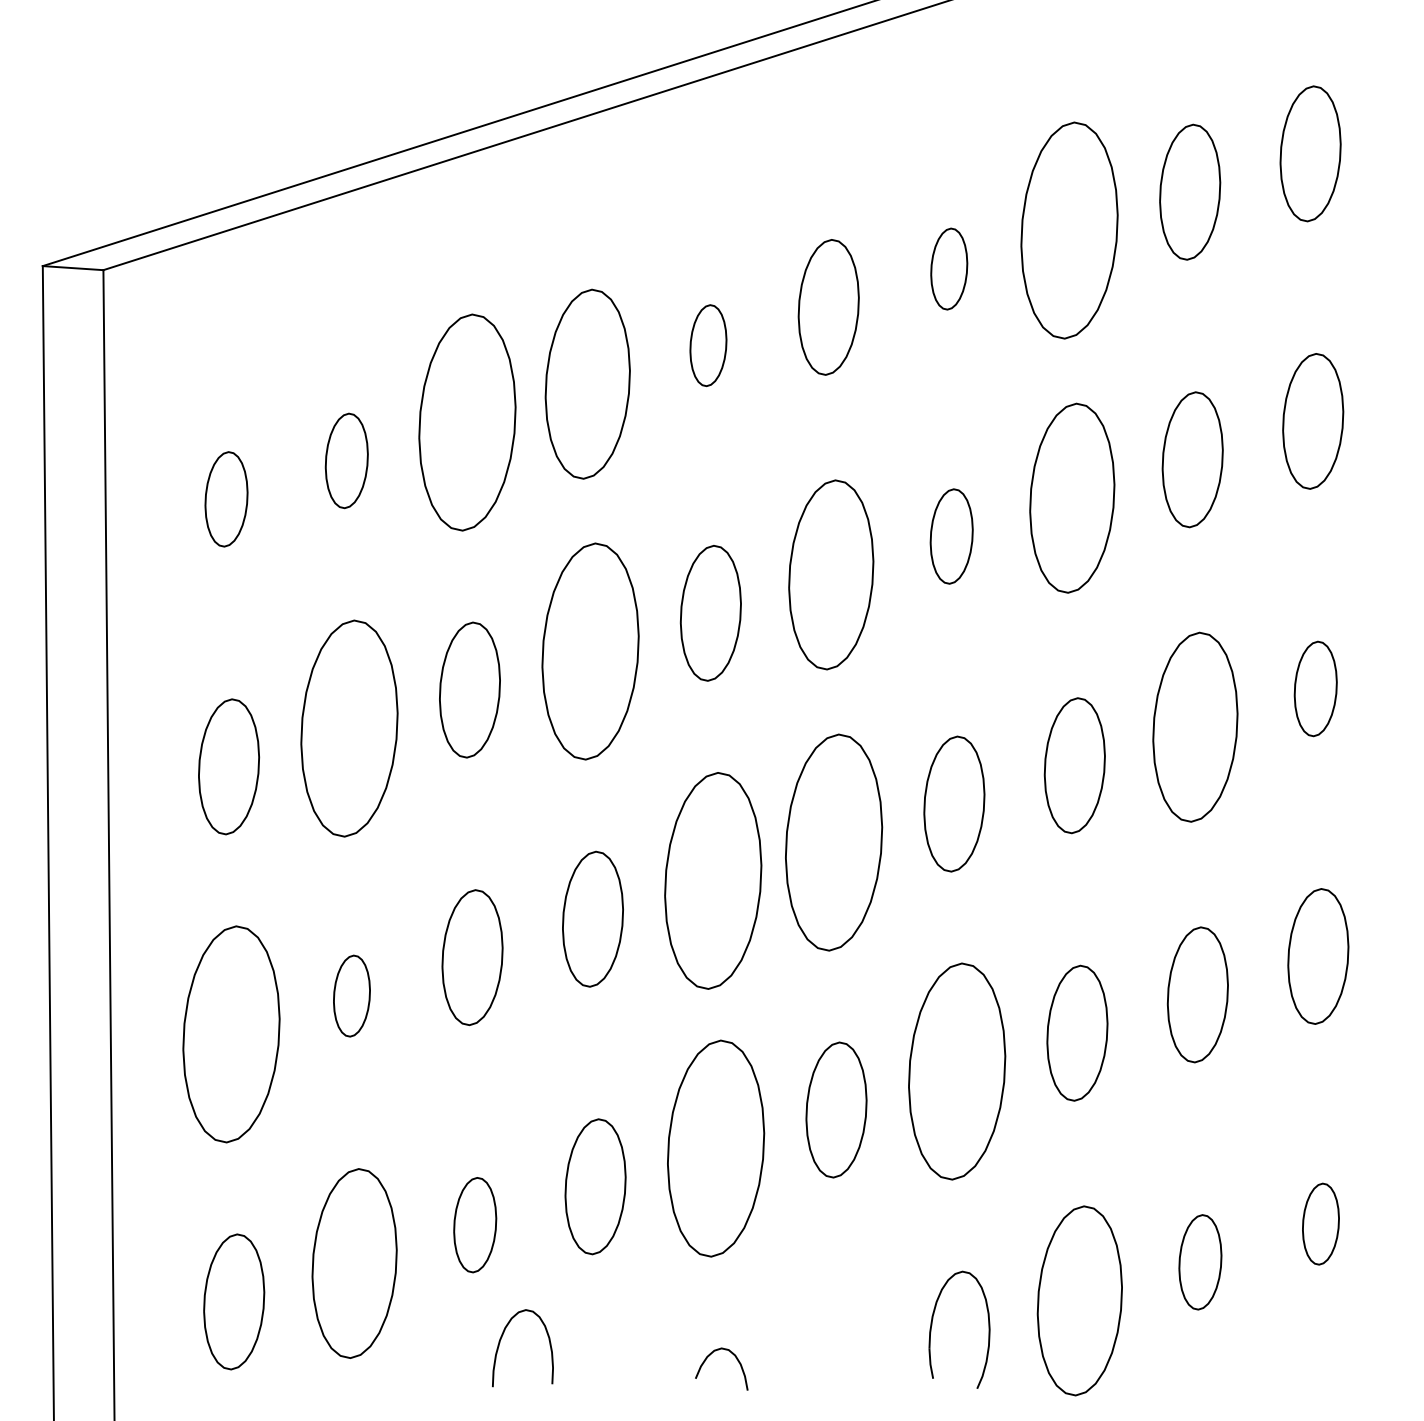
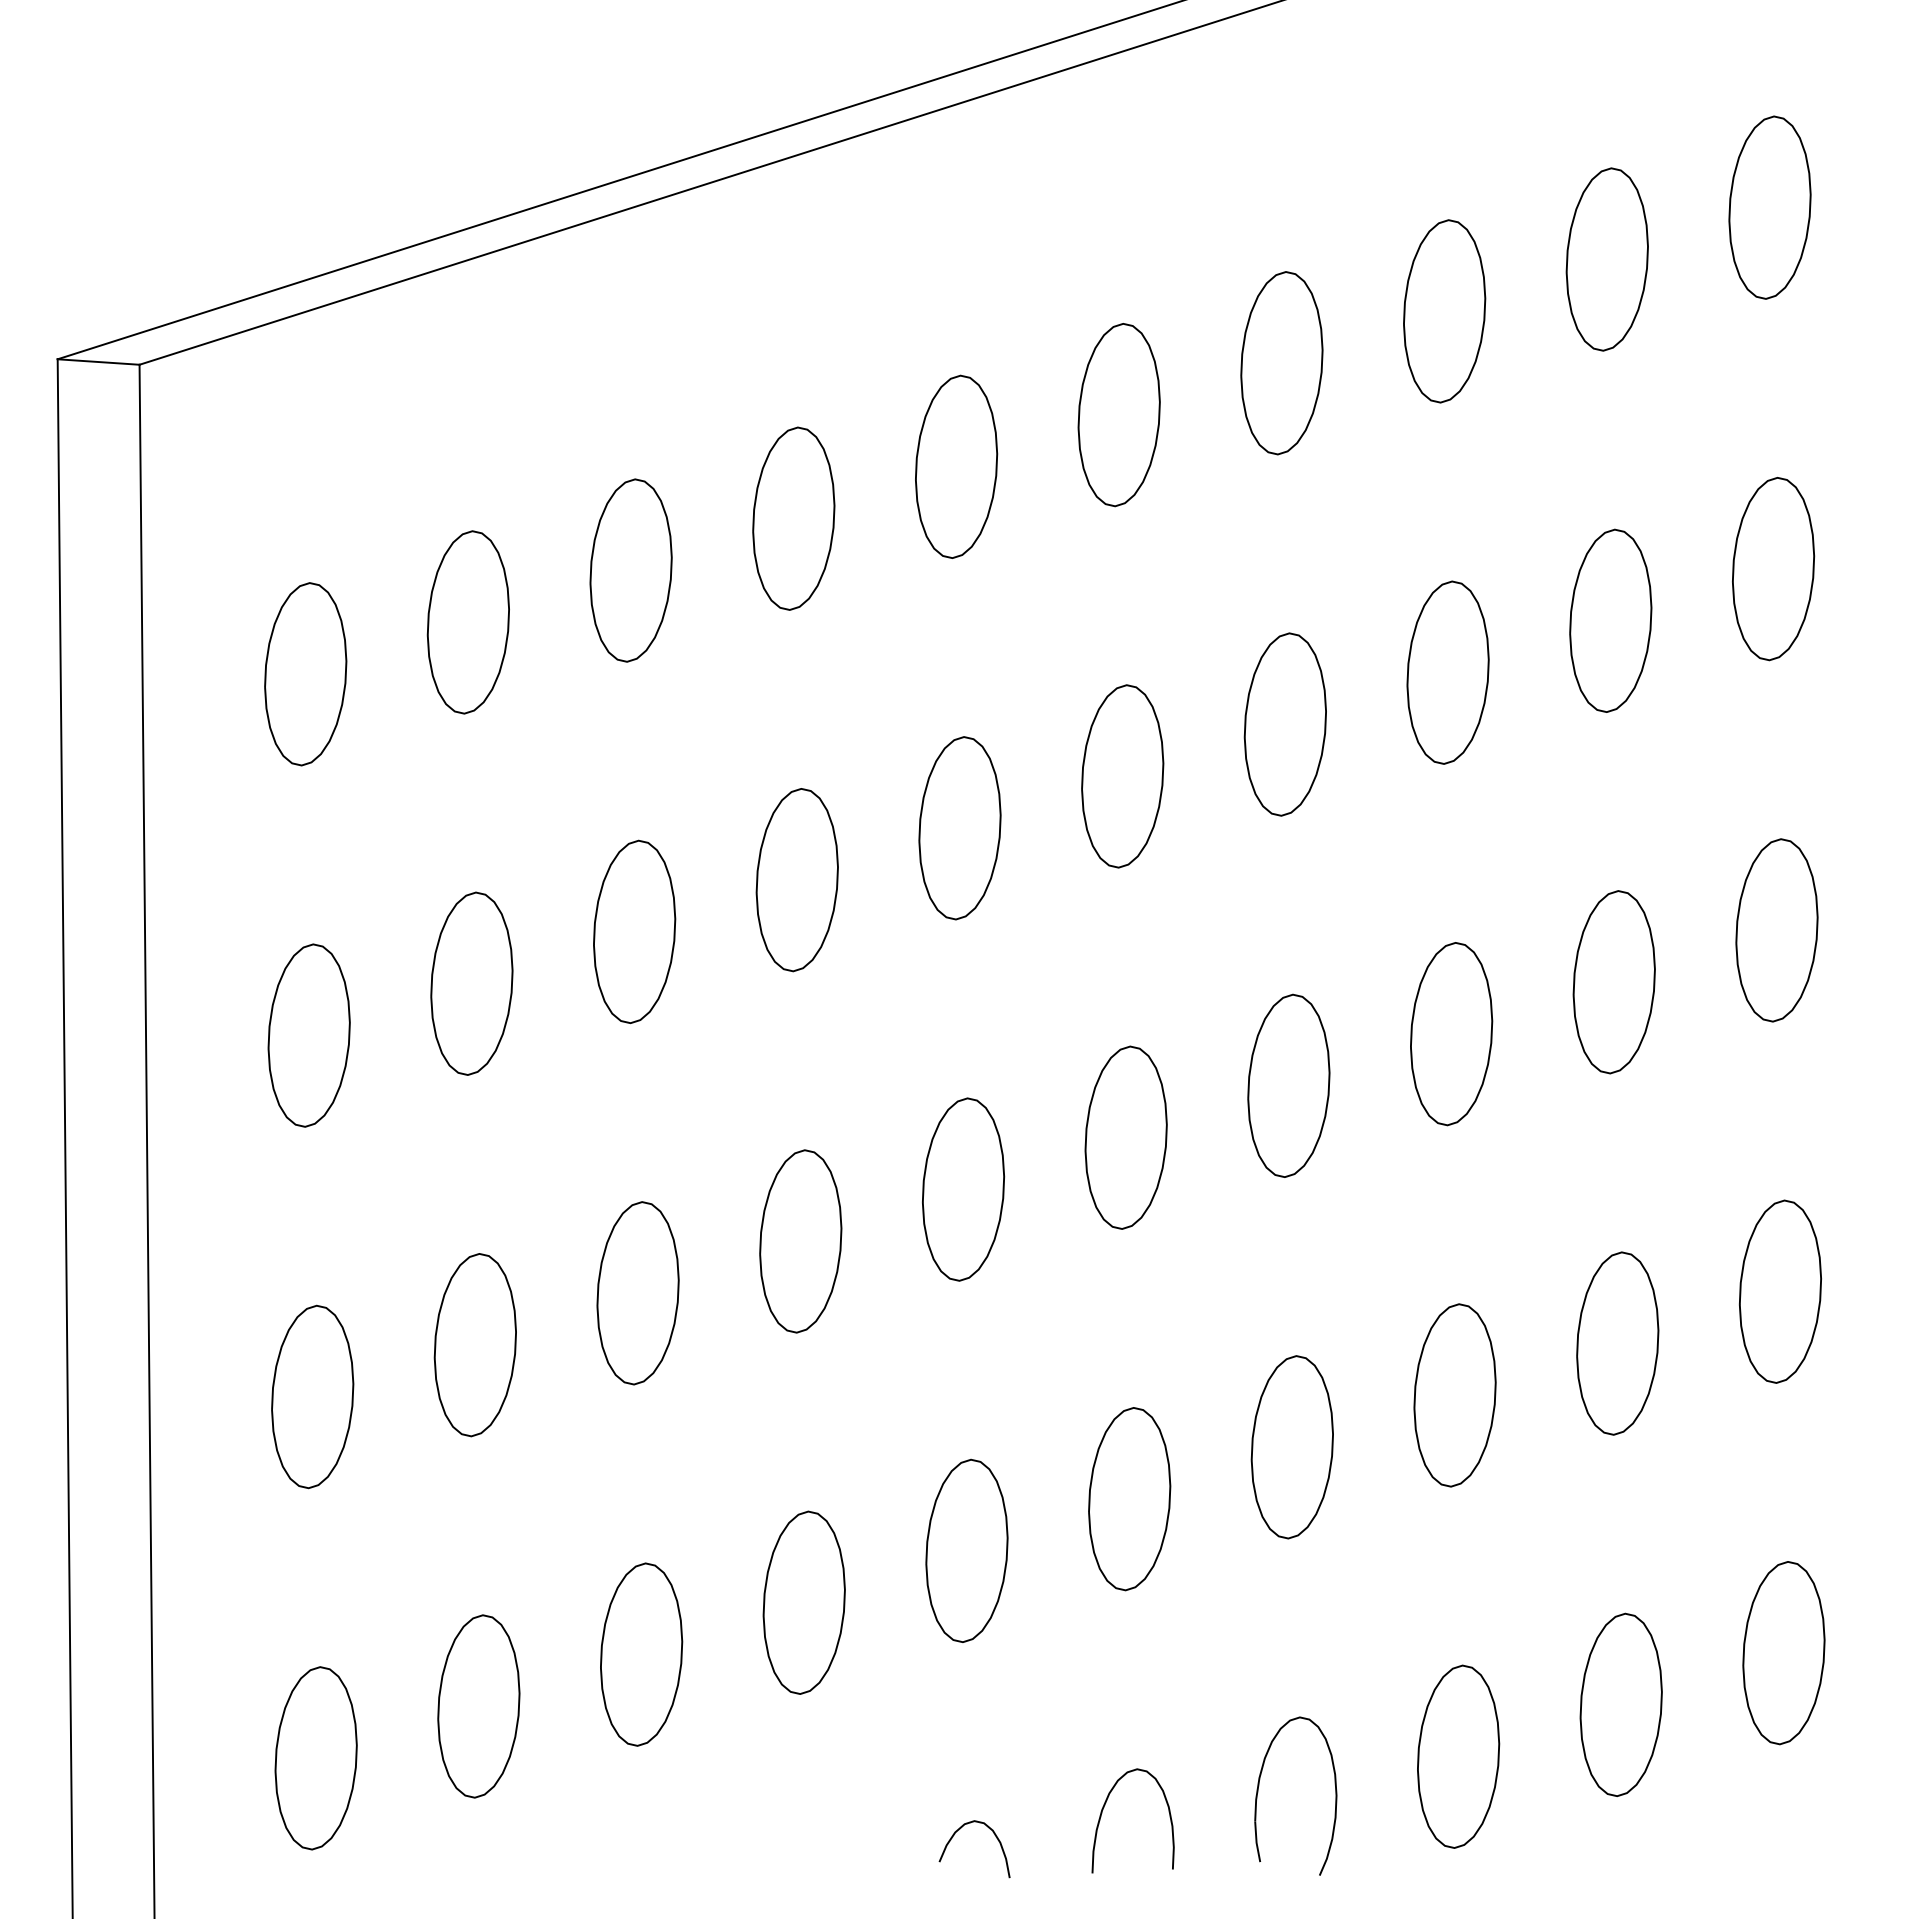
part: (1069, 230) -> (1444, 311), size x0.62
part: (948, 269) -> (1281, 363), size x1.67
part: (708, 345) -> (956, 466), size x1.67
part: (587, 383) -> (793, 518), size x0.71
part: (466, 422) -> (630, 570), size x0.62
part: (346, 460) -> (467, 622), size x1.43
part: (1071, 498) -> (1447, 672), size x0.71
part: (226, 499) -> (305, 674), size x1.43
part: (951, 536) -> (1284, 724), size x1.43
part: (831, 575) -> (1122, 776), size x0.71
part: (589, 652) -> (796, 880), size x0.62
part: (1315, 689) -> (1776, 930), size x1.43
part: (1194, 727) -> (1613, 982), size x0.71
part: (349, 728) -> (471, 983), size x0.62
part: (833, 842) -> (1125, 1137), size x0.62
part: (713, 880) -> (963, 1189), size x0.62
part: (351, 996) -> (474, 1345), size x1.67
part: (231, 1034) -> (312, 1396), size x0.62
part: (956, 1071) -> (1291, 1447), size x0.62
part: (715, 1148) -> (966, 1550), size x0.62
part: (1320, 1224) -> (1783, 1653), size x1.67
part: (475, 1225) -> (641, 1654), size x1.43
part: (1199, 1262) -> (1620, 1704), size x1.43
part: (354, 1263) -> (478, 1706), size x0.71
part: (1079, 1300) -> (1458, 1756), size x0.71
curve: (500, 1340) -> (1103, 1810), moved

